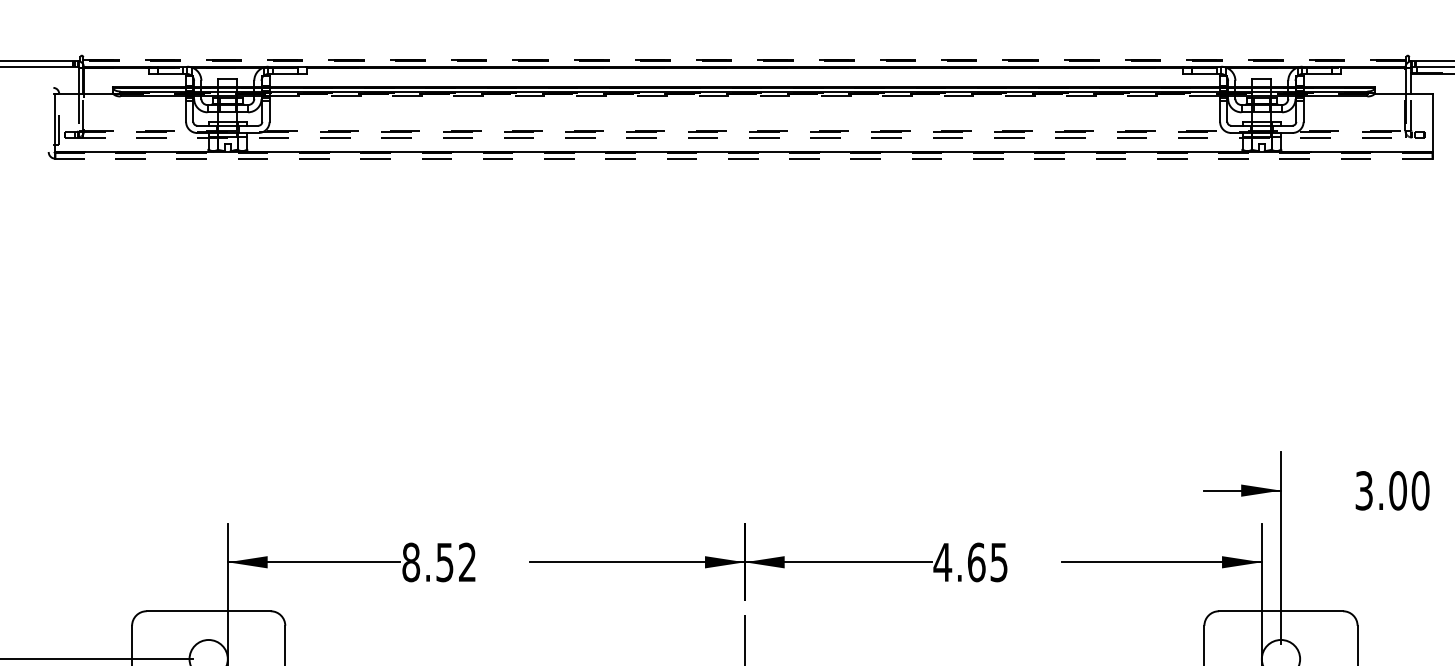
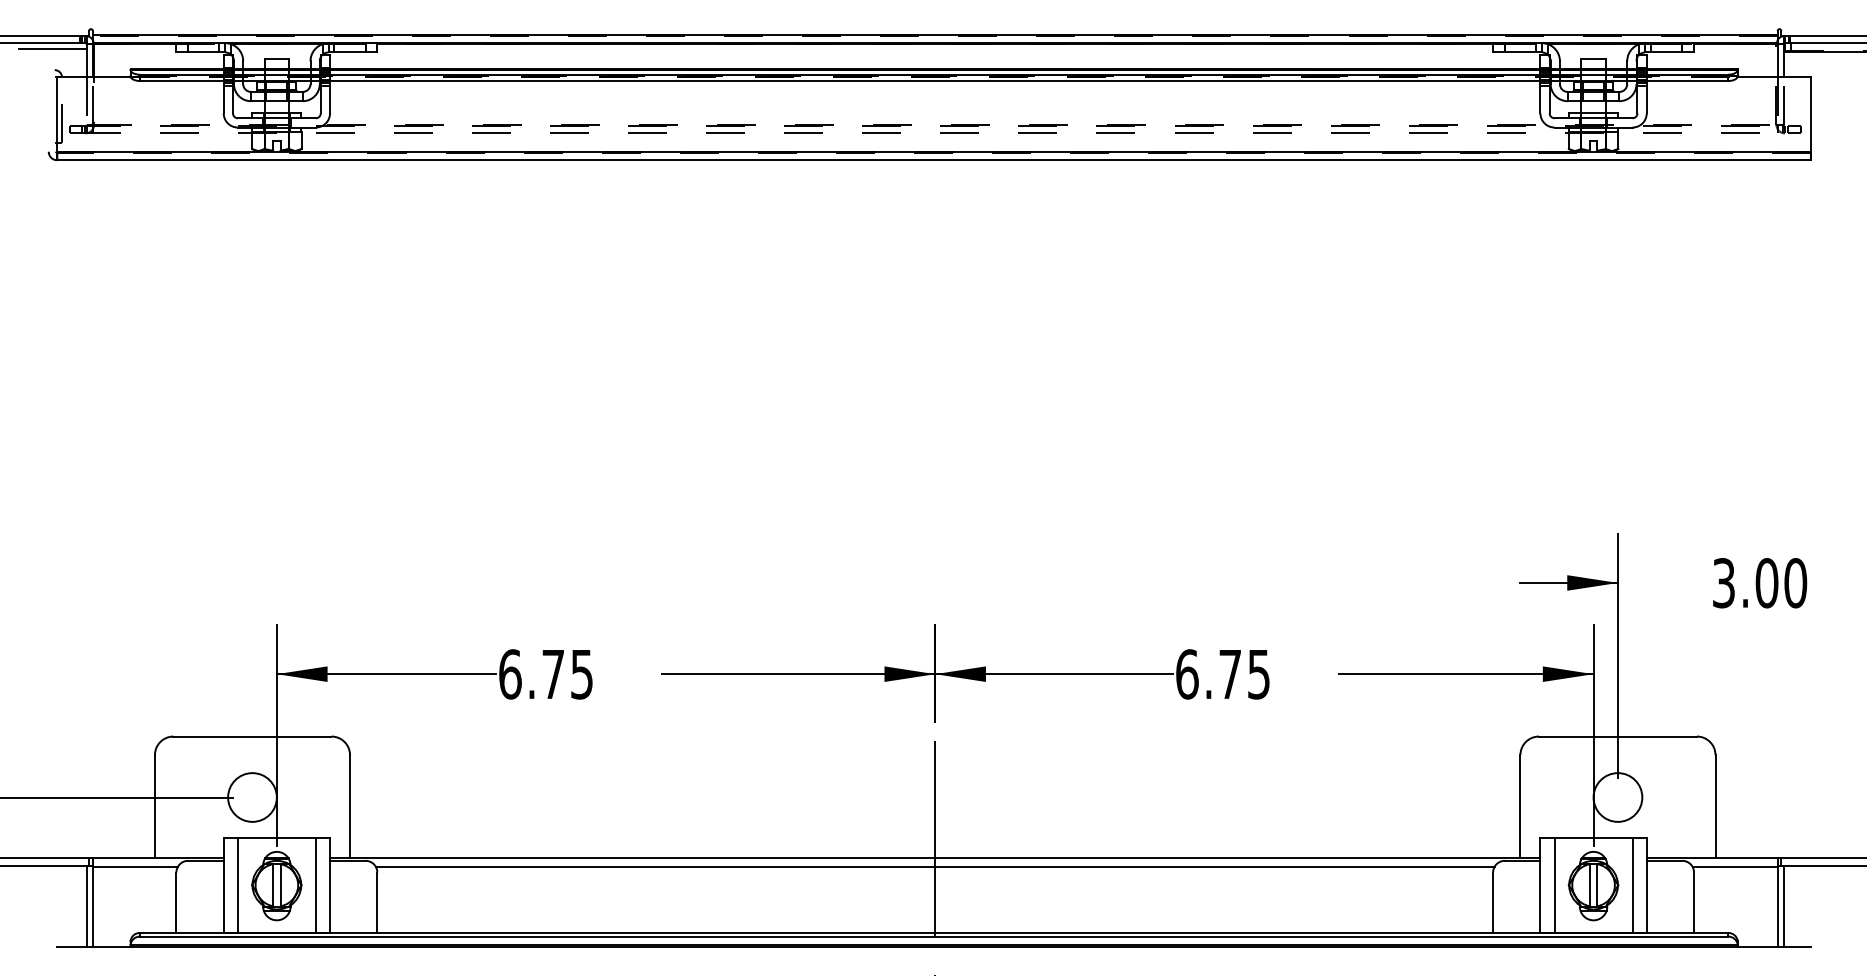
line: (745, 59) -> (935, 34), dashed -> solid
line: (51, 71) -> (52, 49), added
line: (745, 96) -> (935, 81), dashed -> solid
line: (744, 158) -> (934, 160), dashed -> solid
text: (438, 562) -> (545, 674), 8.52 -> 6.75
text: (959, 562) -> (1208, 674), 4.65 -> 6.75

